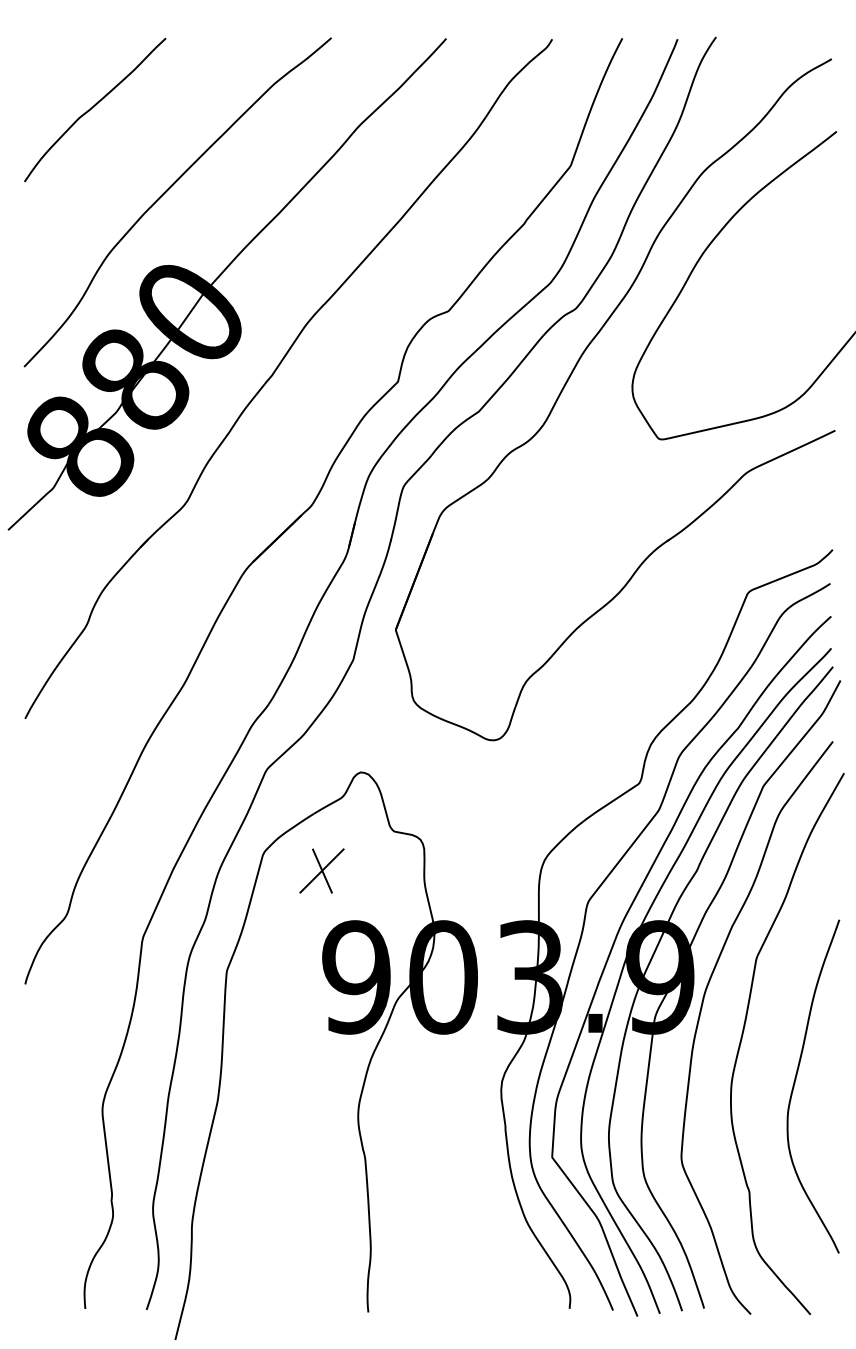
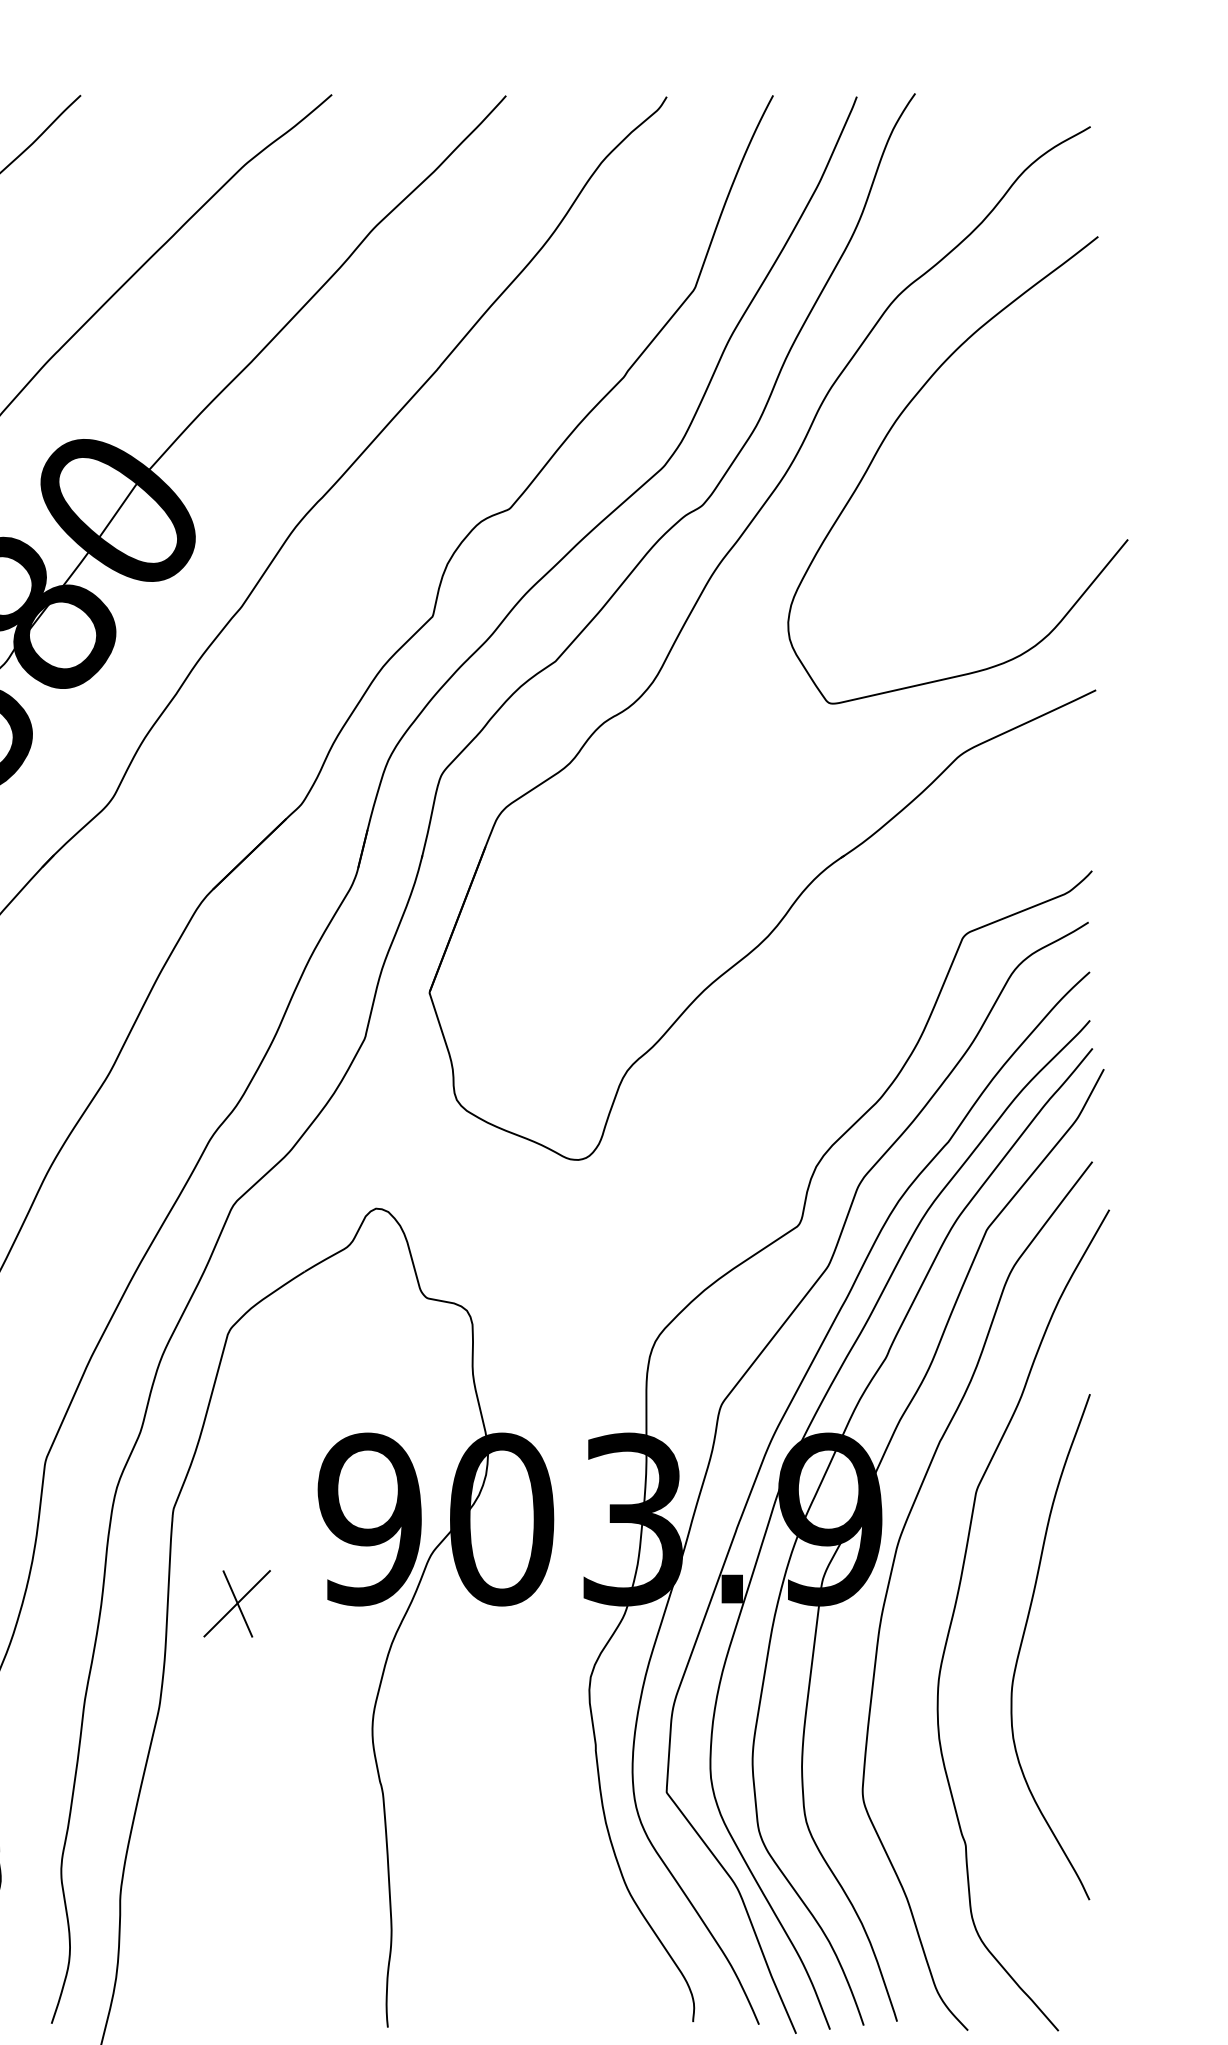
part: (321, 870) -> (236, 1603), moved
curve: (795, 1083) -> (1023, 1642), moved

